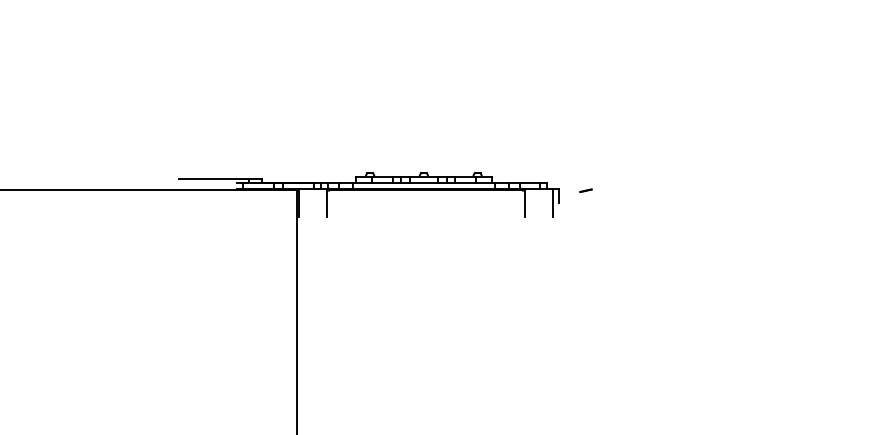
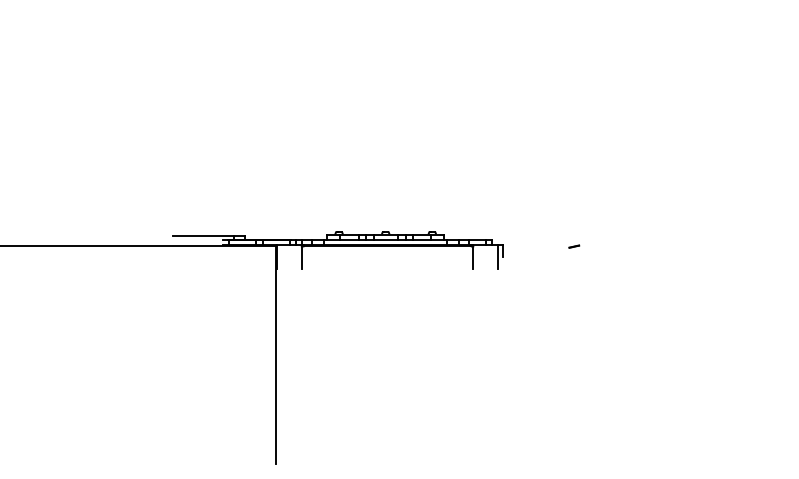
part: (586, 190) -> (574, 246), moved

